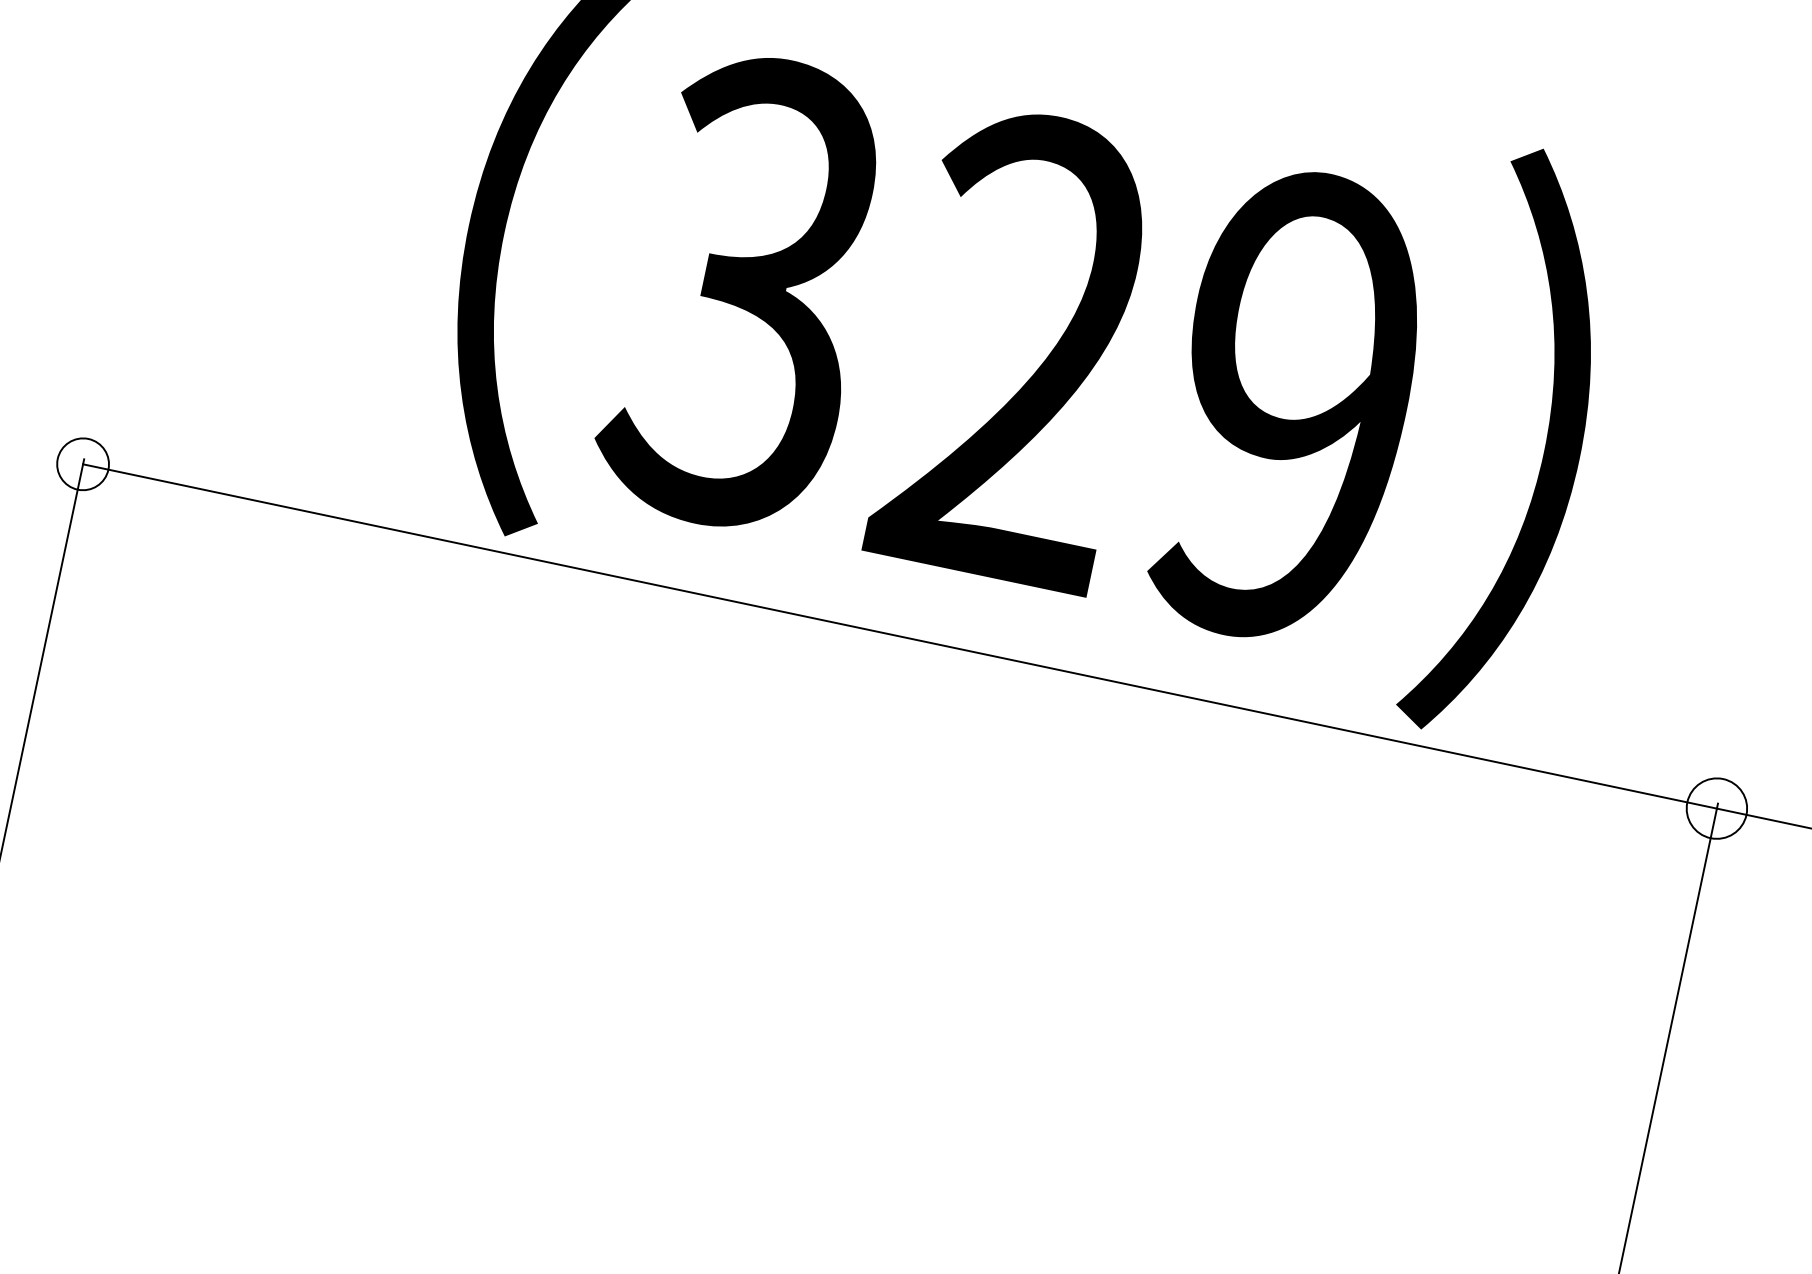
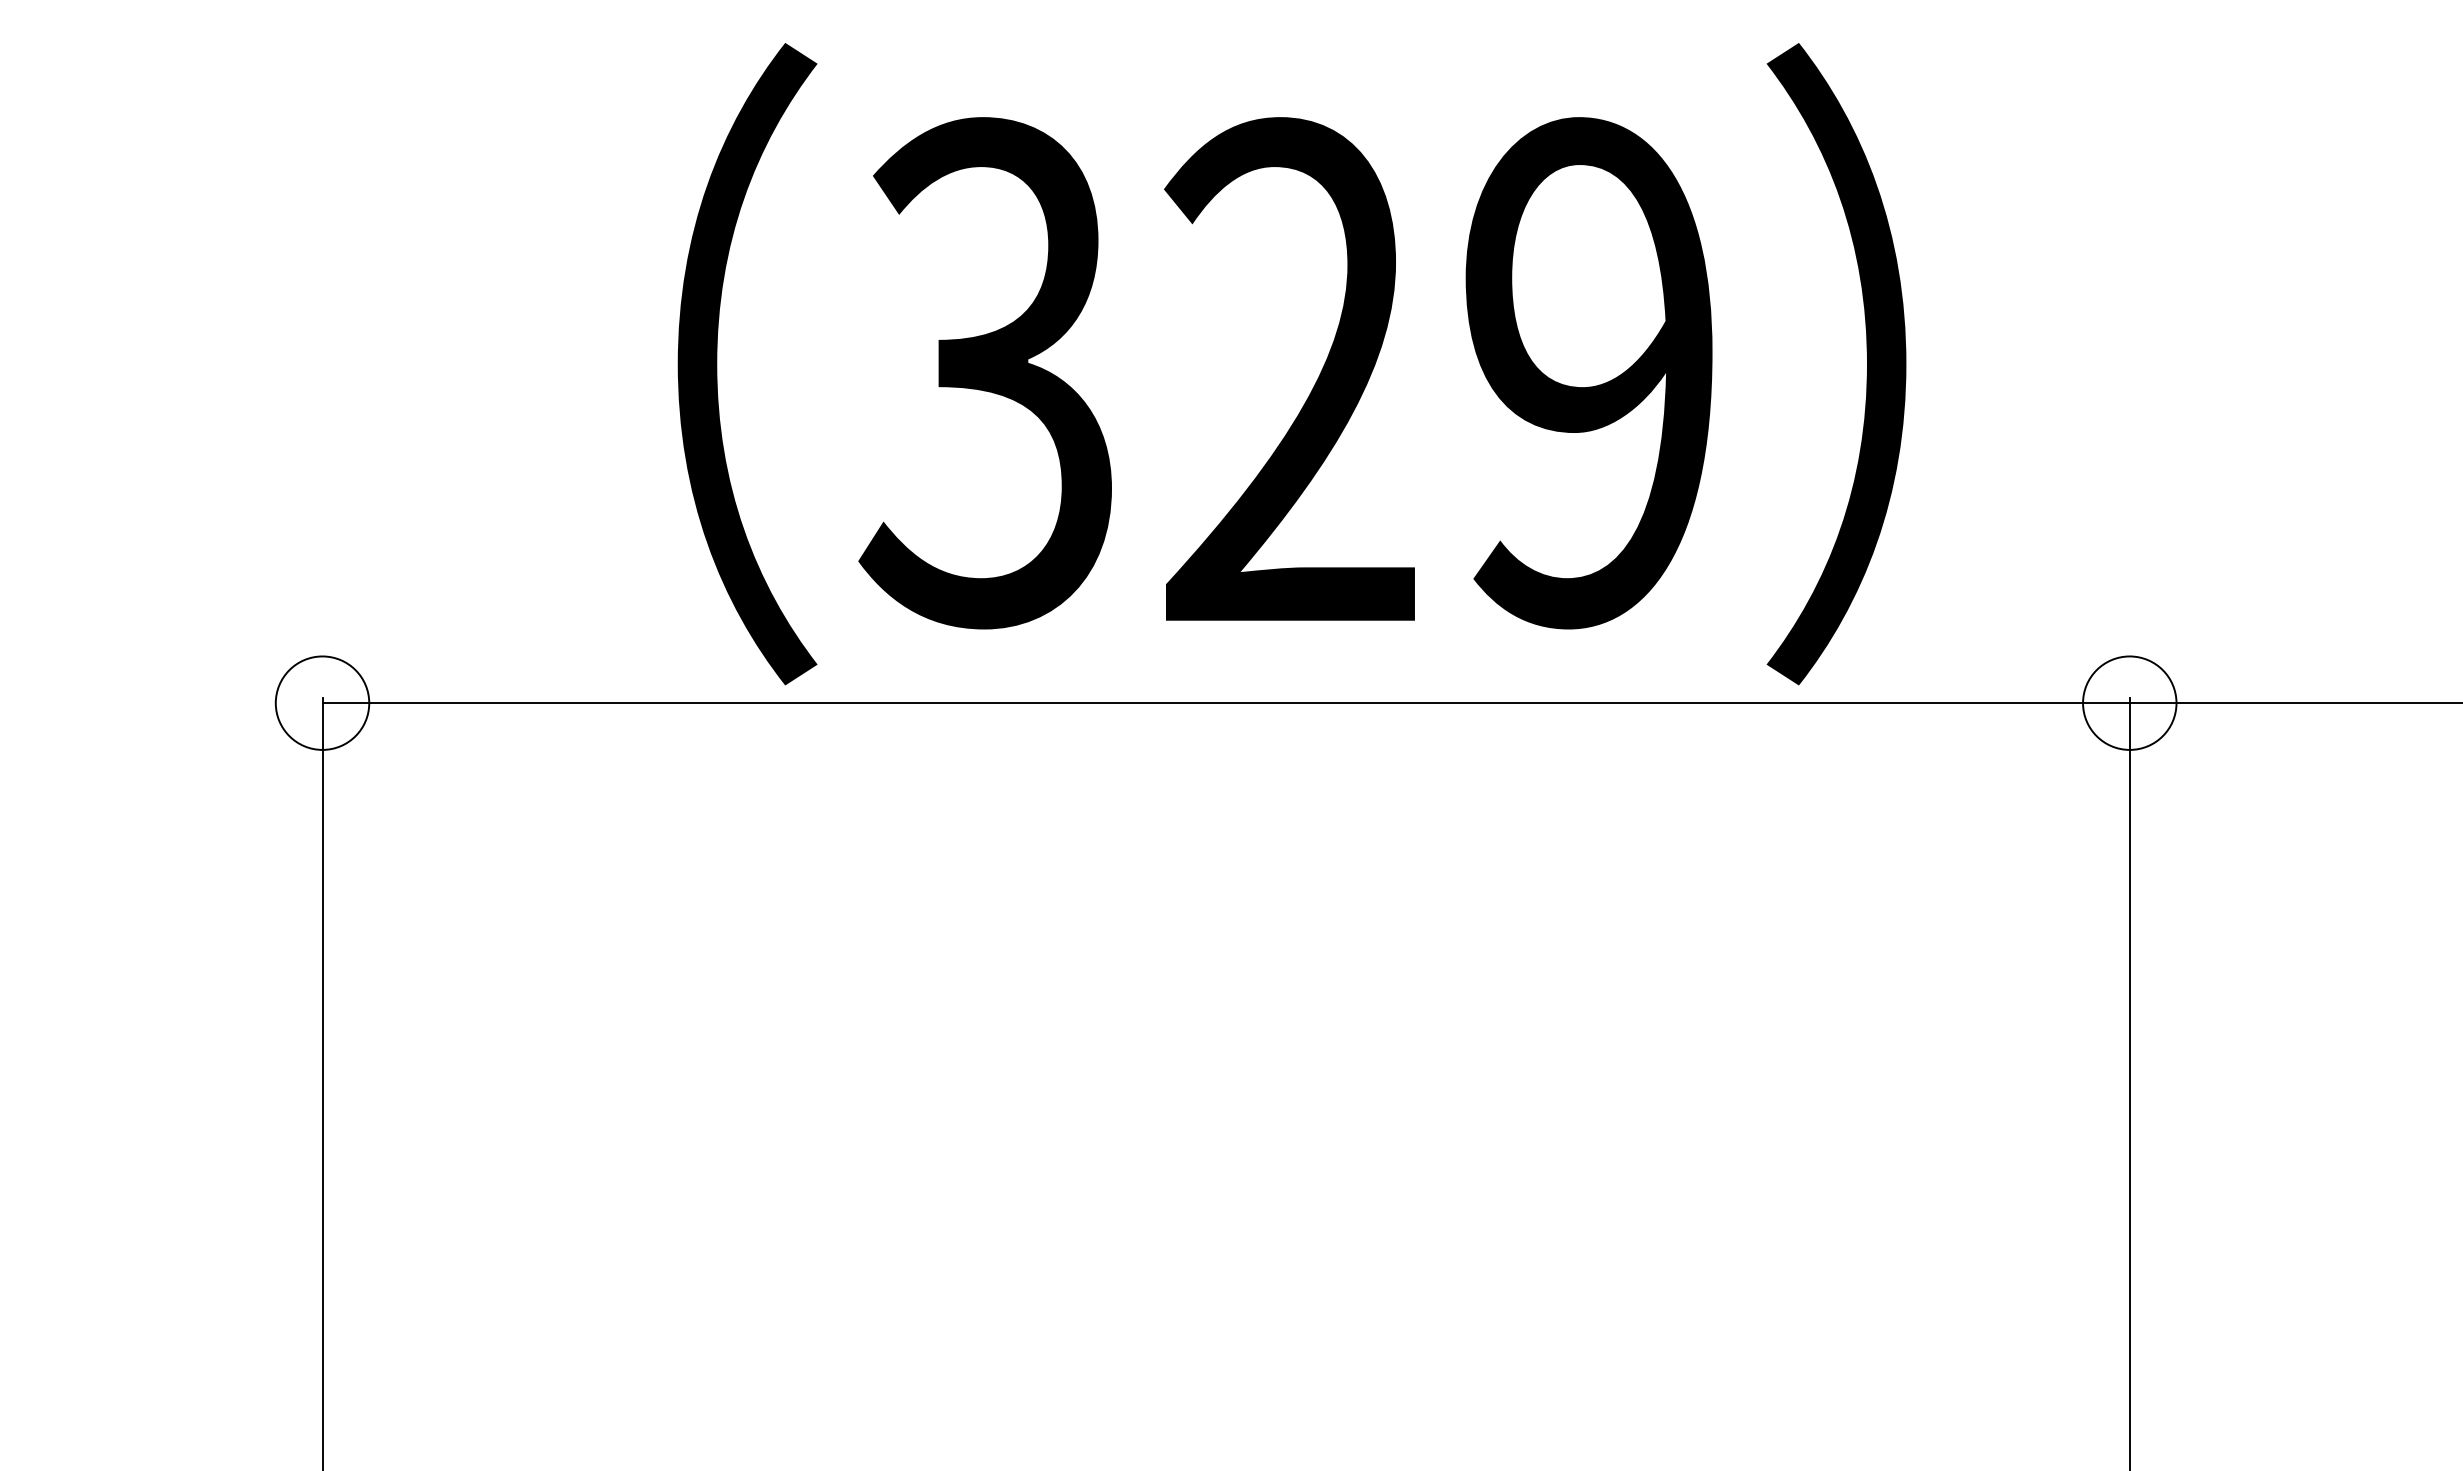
circle: (83, 463) -> (322, 702), size x1.67
circle: (1716, 807) -> (2129, 702), size x1.43

